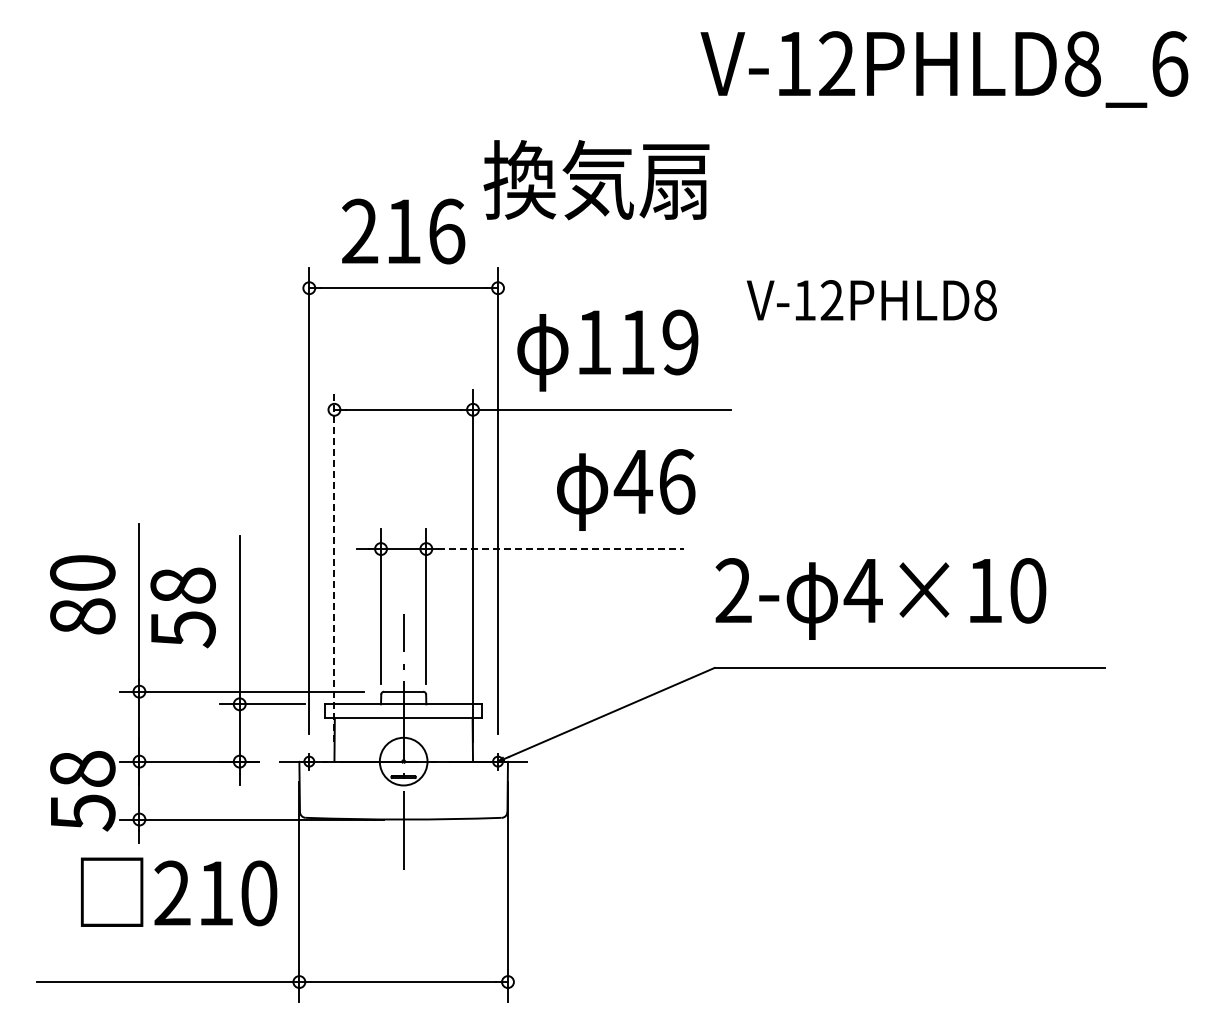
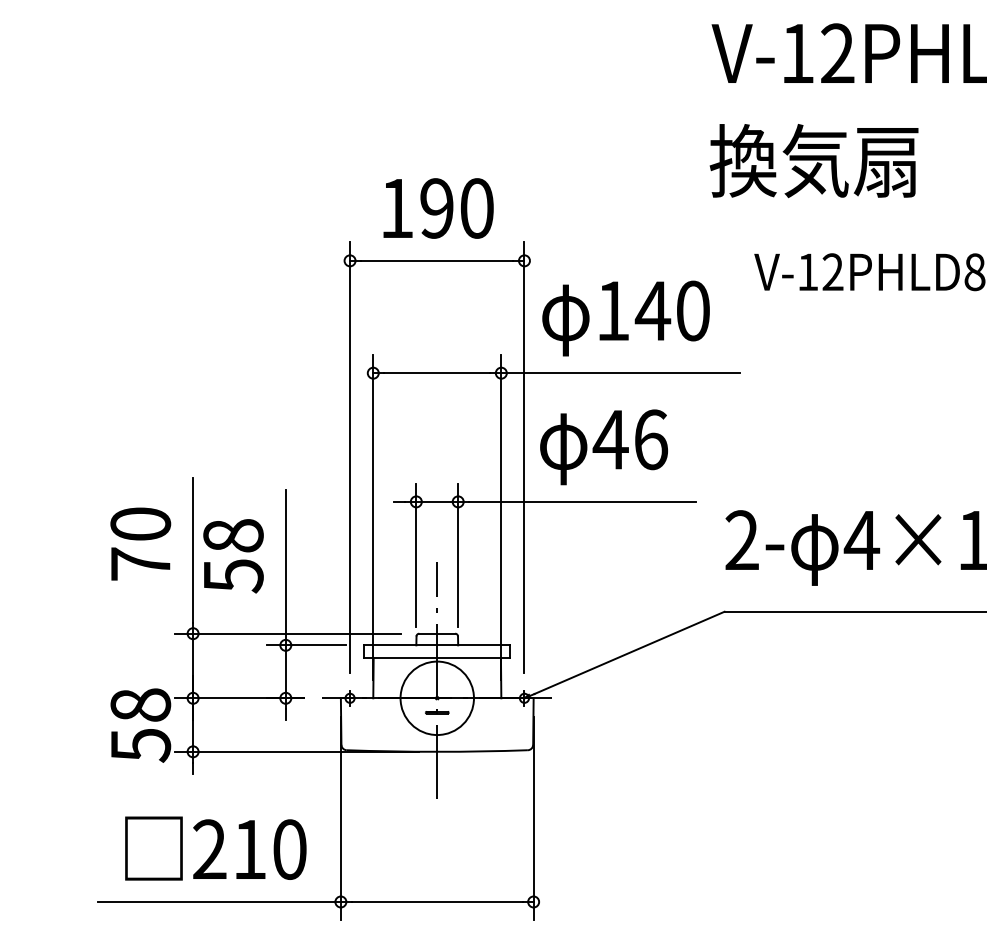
text: (596, 180) -> (814, 161), moved
text: (403, 231) -> (437, 208), 216 -> 190
text: (657, 342) -> (671, 311), 119 -> 140
text: (626, 489) -> (604, 446), moved
line: (560, 549) -> (582, 502), dashed -> solid
line: (334, 565) -> (373, 517), dashed -> solid
text: (82, 616) -> (140, 564), 80 -> 70
circle: (403, 761) -> (437, 698), size x1.67
text: (179, 891) -> (216, 847), moved

